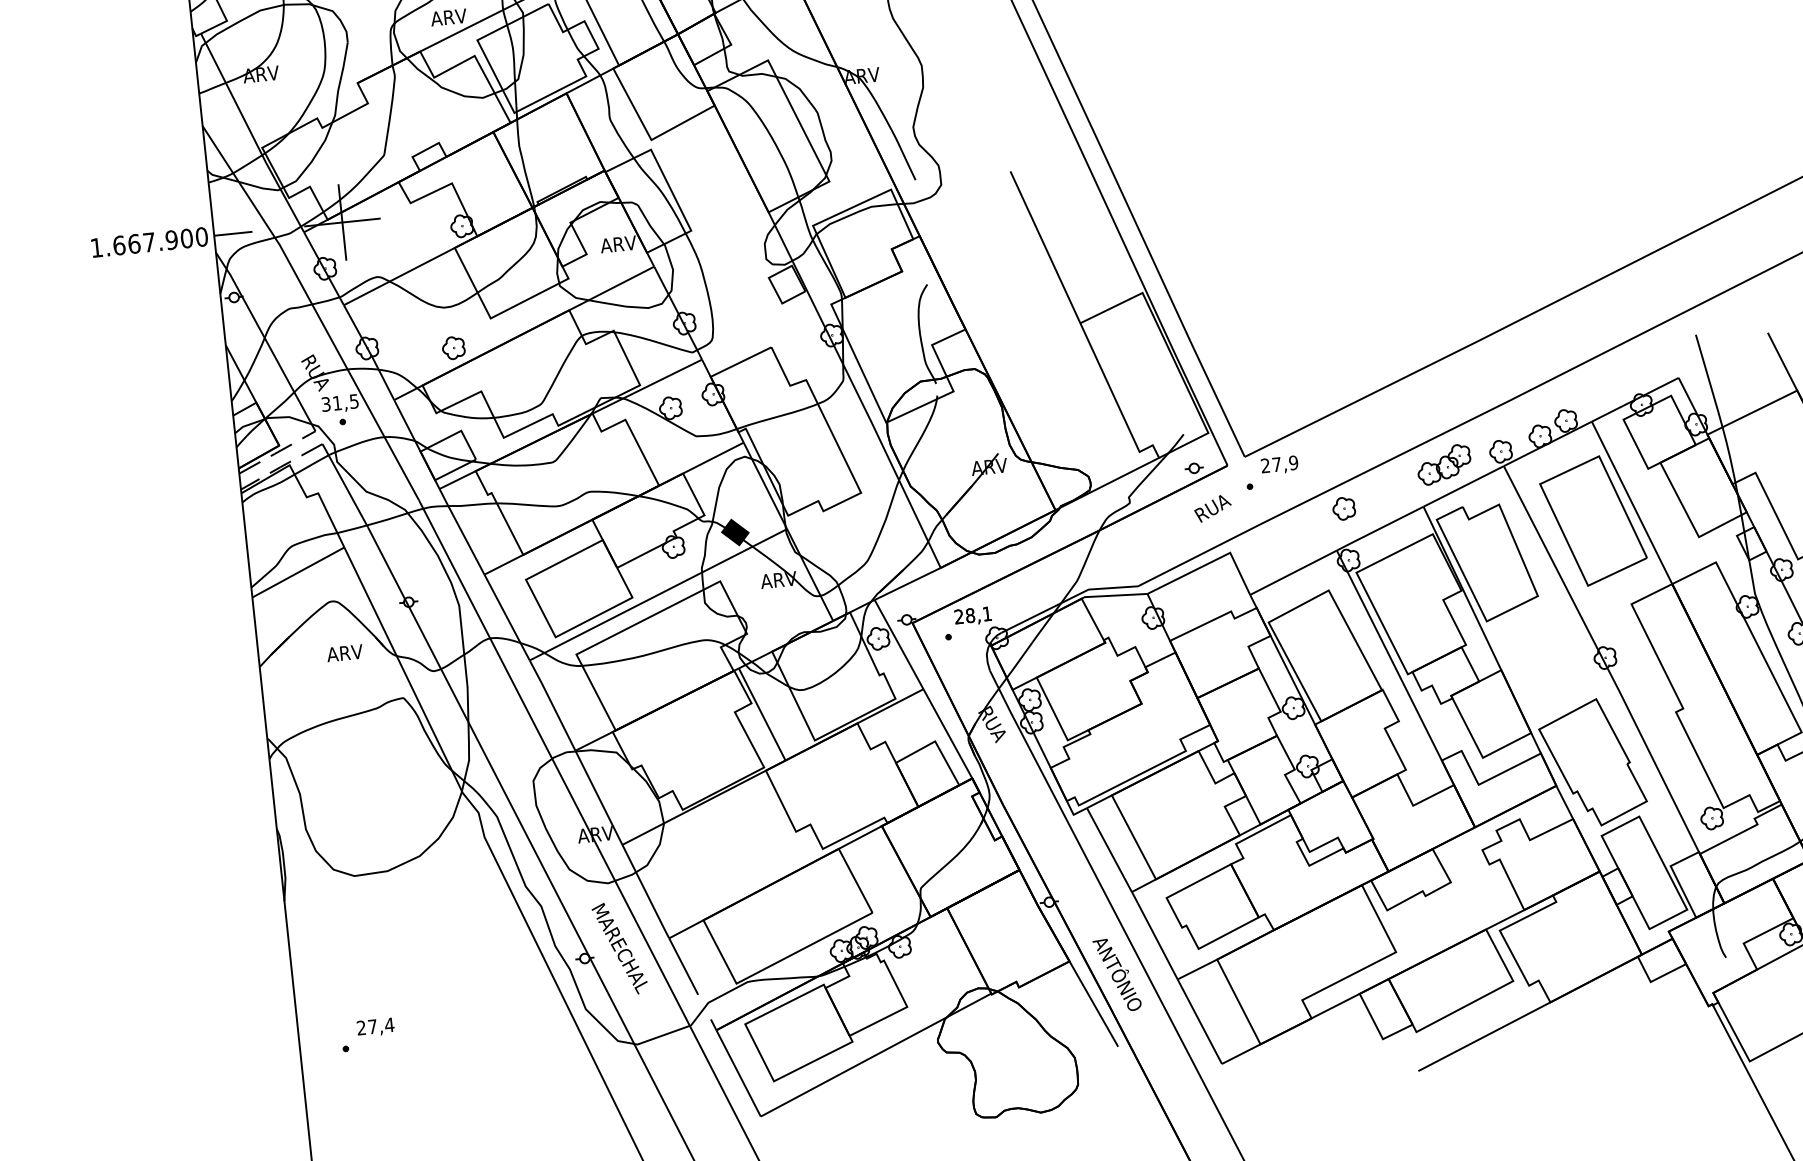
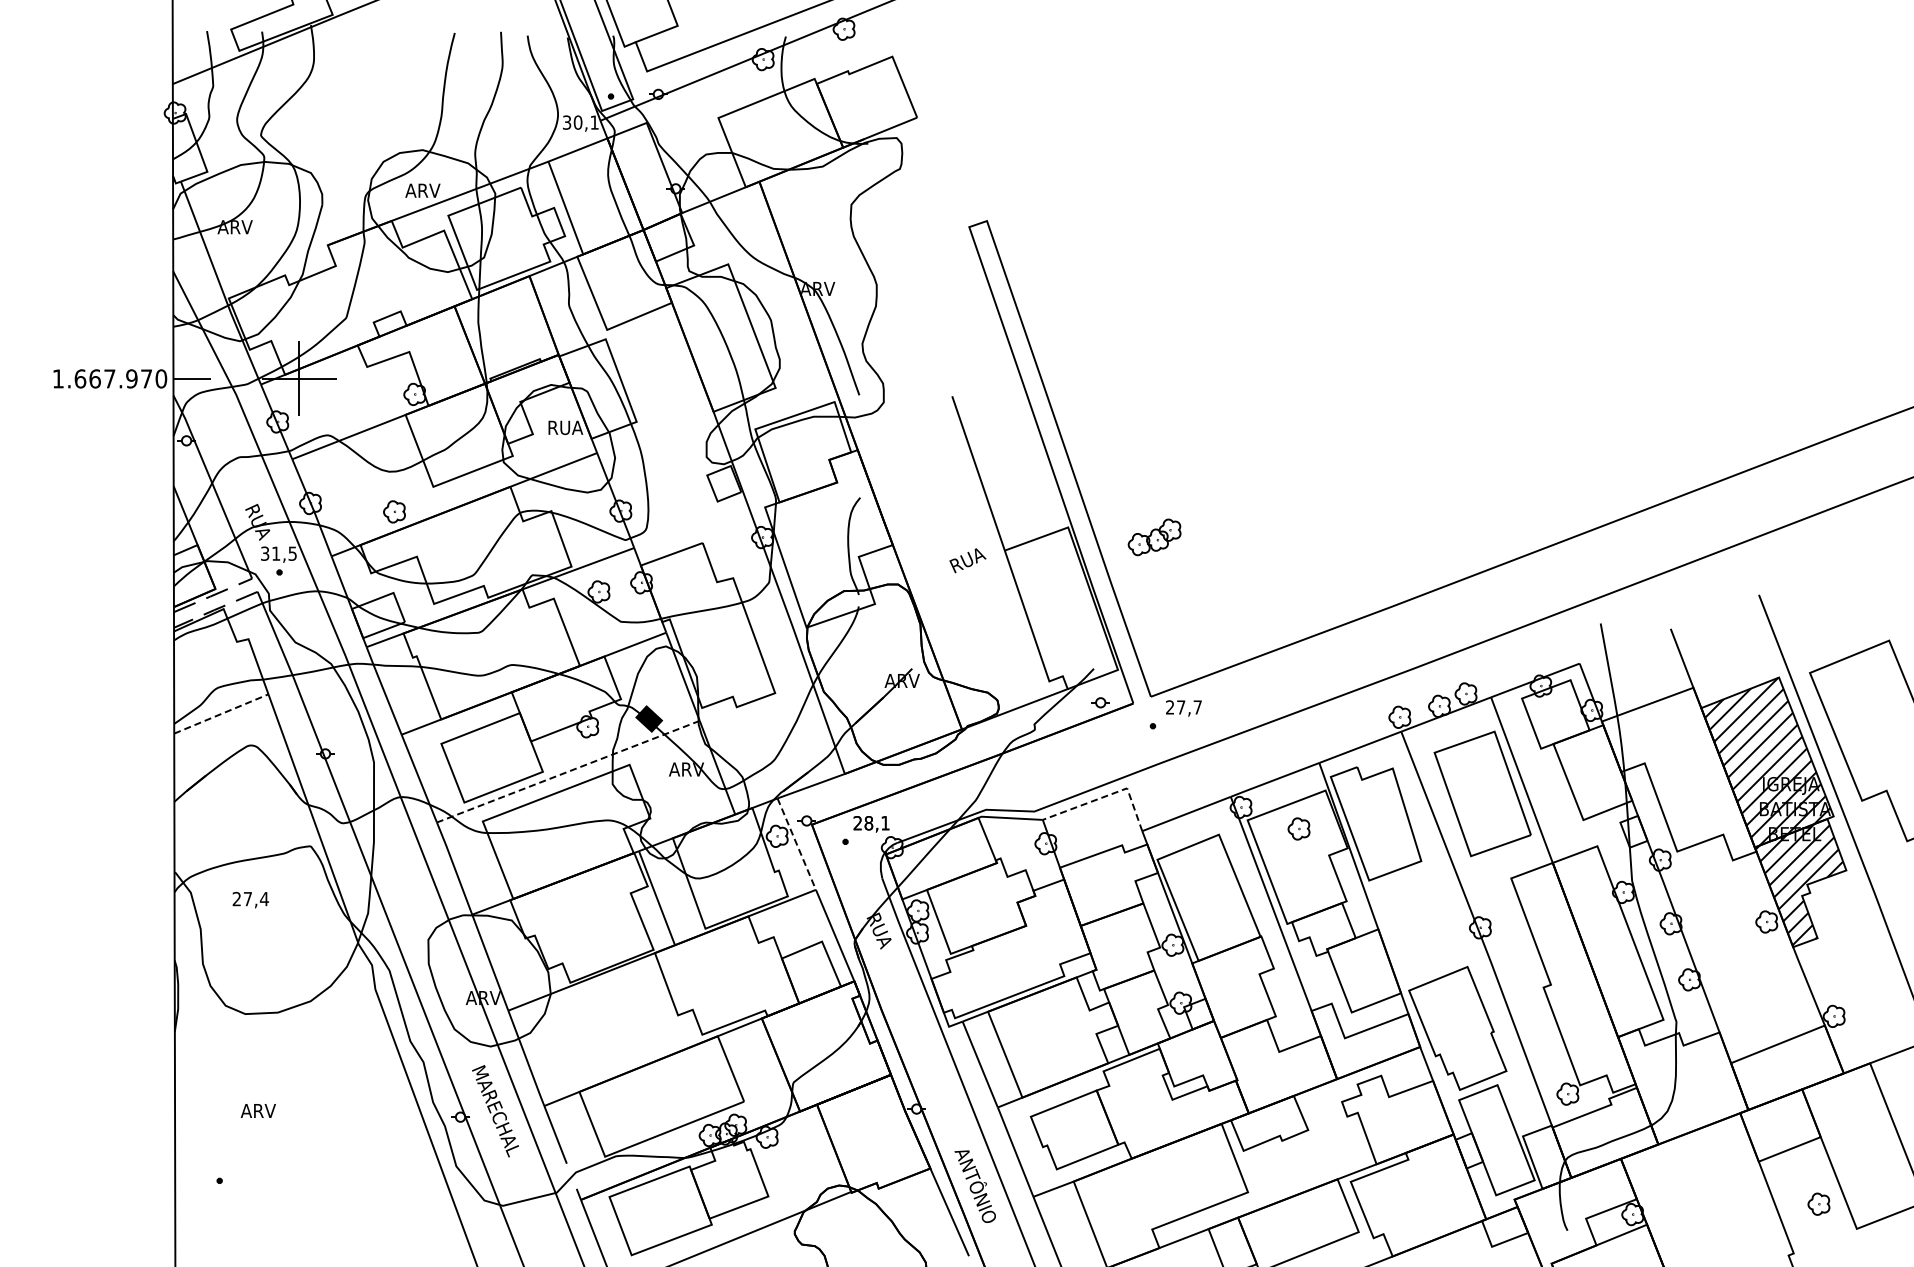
text: (186, 238) -> (146, 378), 1.667.900 -> 1.667.970
text: (619, 243) -> (565, 427), ARV -> RUA
text: (1293, 462) -> (1197, 707), 27,9 -> 27,7
part: (1444, 464) -> (1154, 537), moved
text: (1212, 508) -> (967, 560), moved
part: (1343, 508) -> (1298, 828), moved
line: (1209, 562) -> (1106, 795), solid -> dashed
line: (298, 571) -> (221, 713), solid -> dashed
line: (658, 594) -> (568, 771), solid -> dashed
line: (898, 644) -> (796, 844), solid -> dashed
text: (343, 652) -> (257, 1110), moved
text: (375, 1026) -> (250, 899), moved

